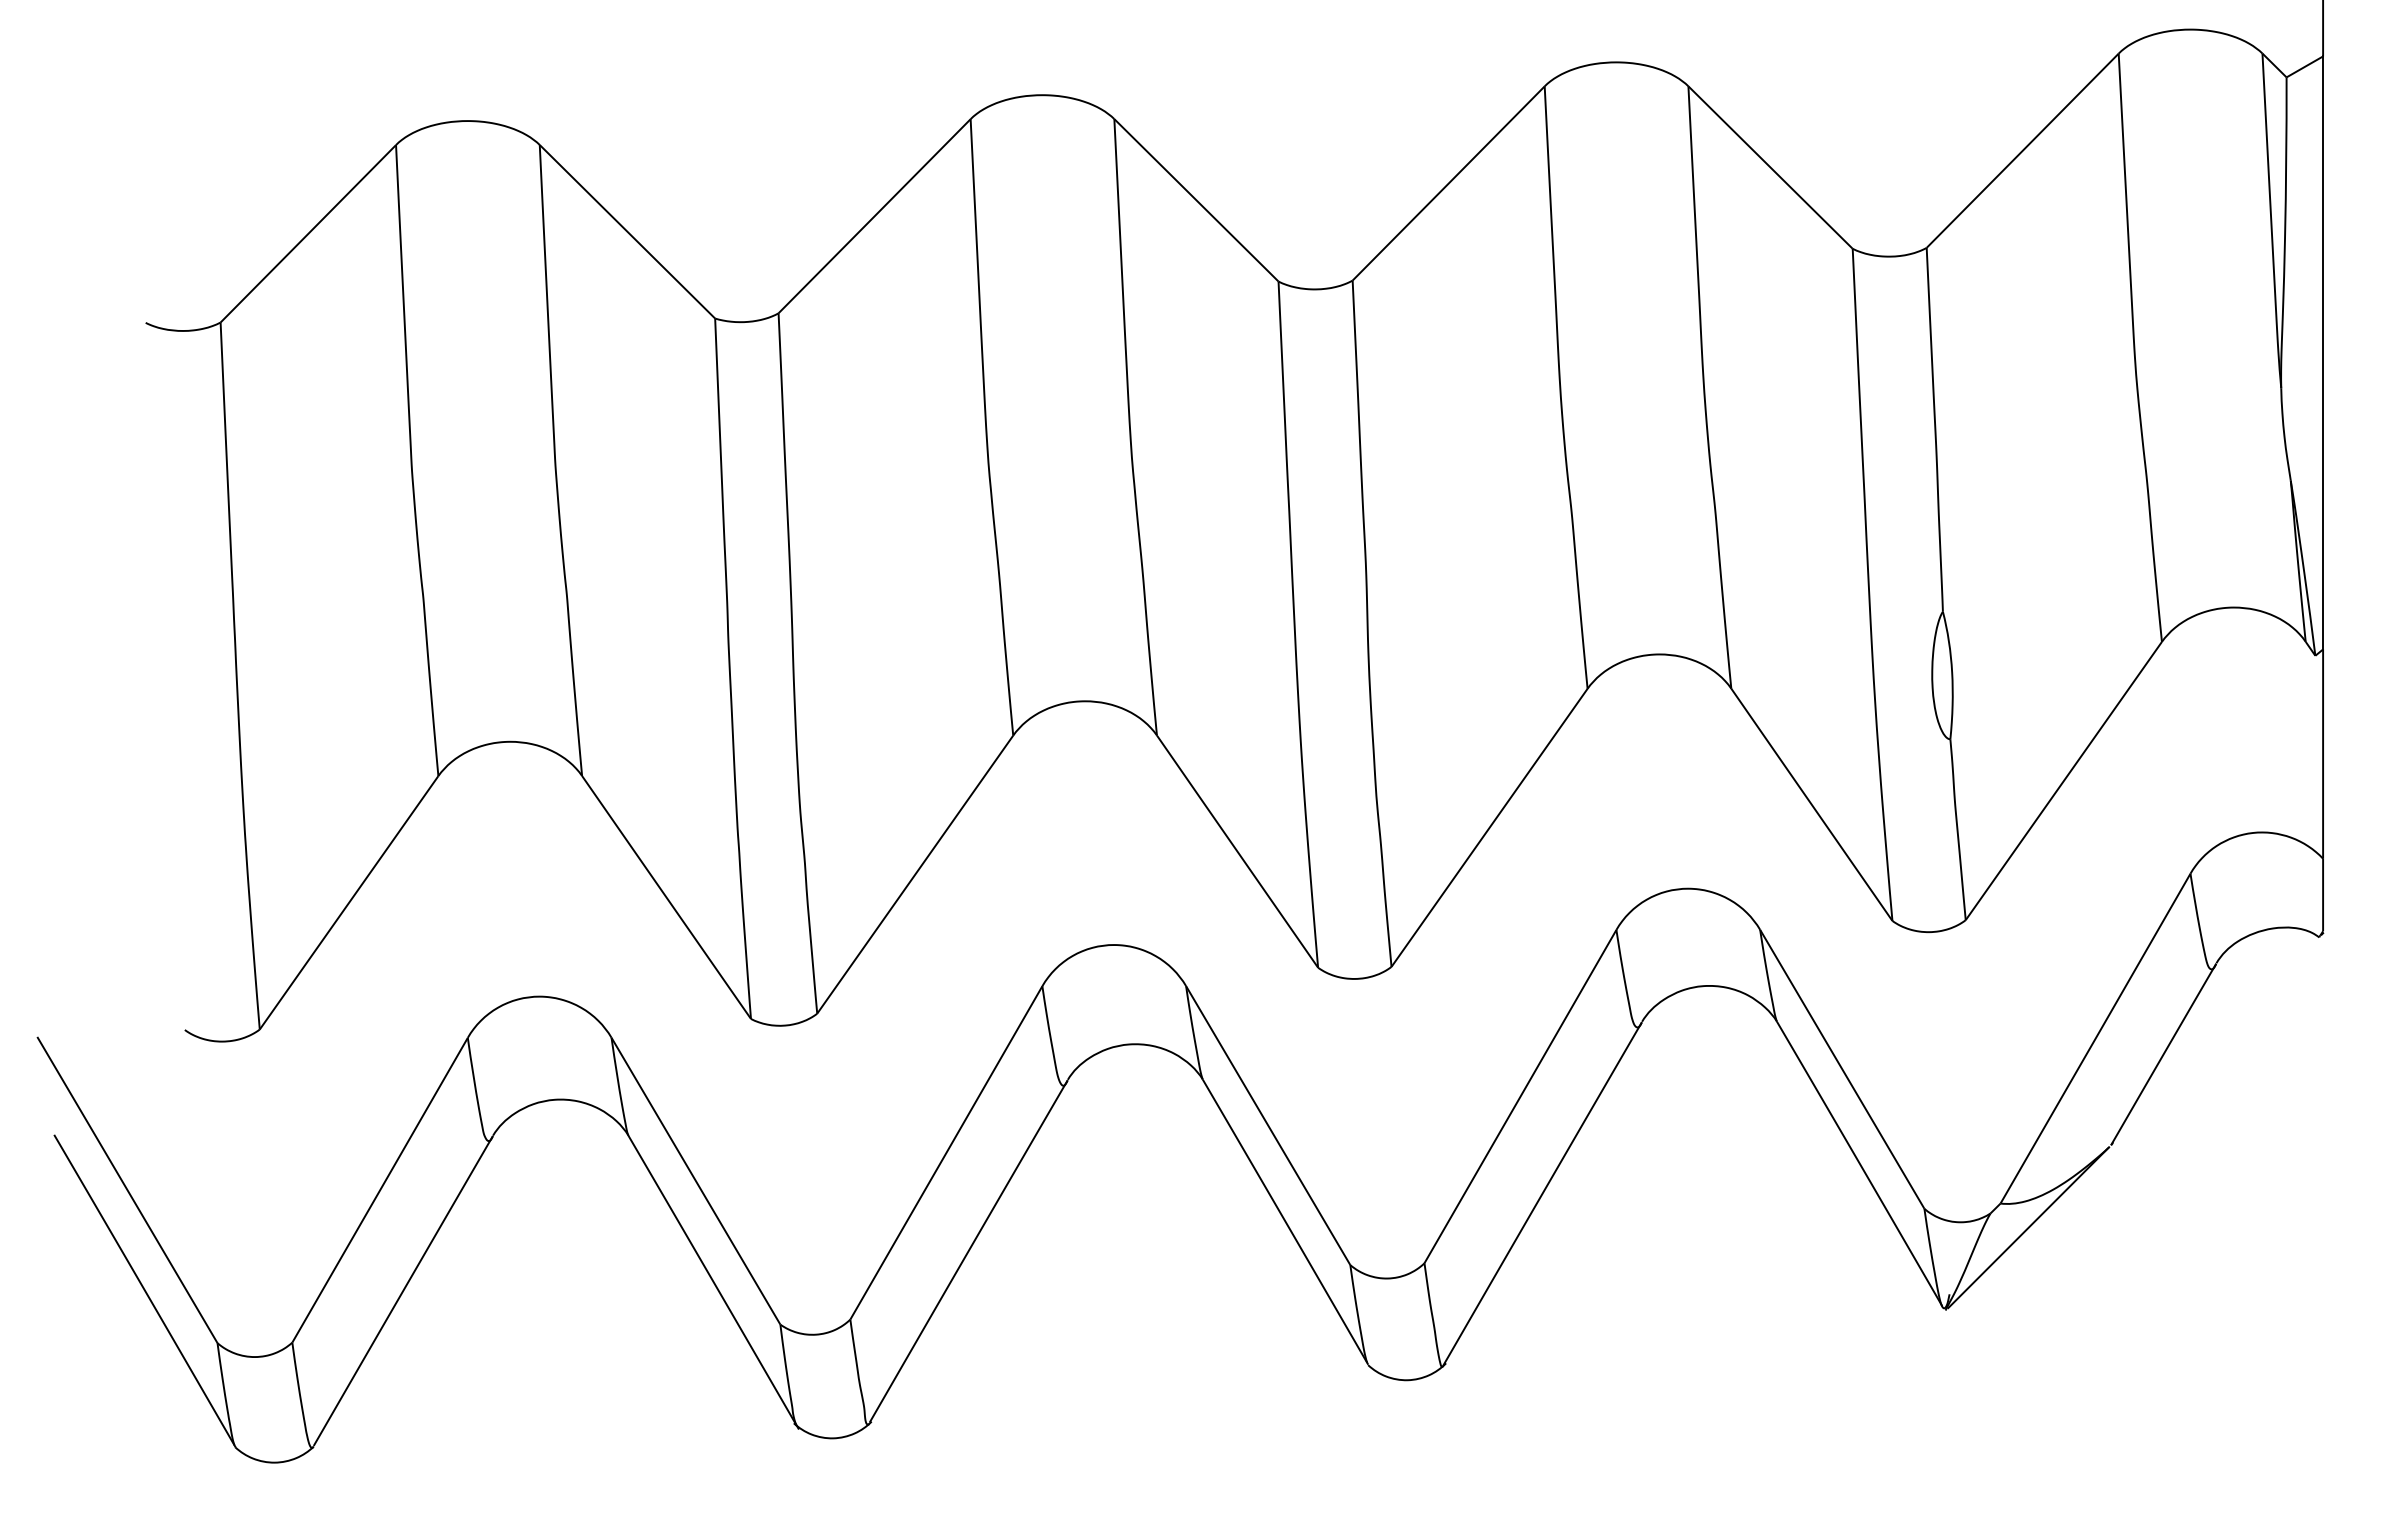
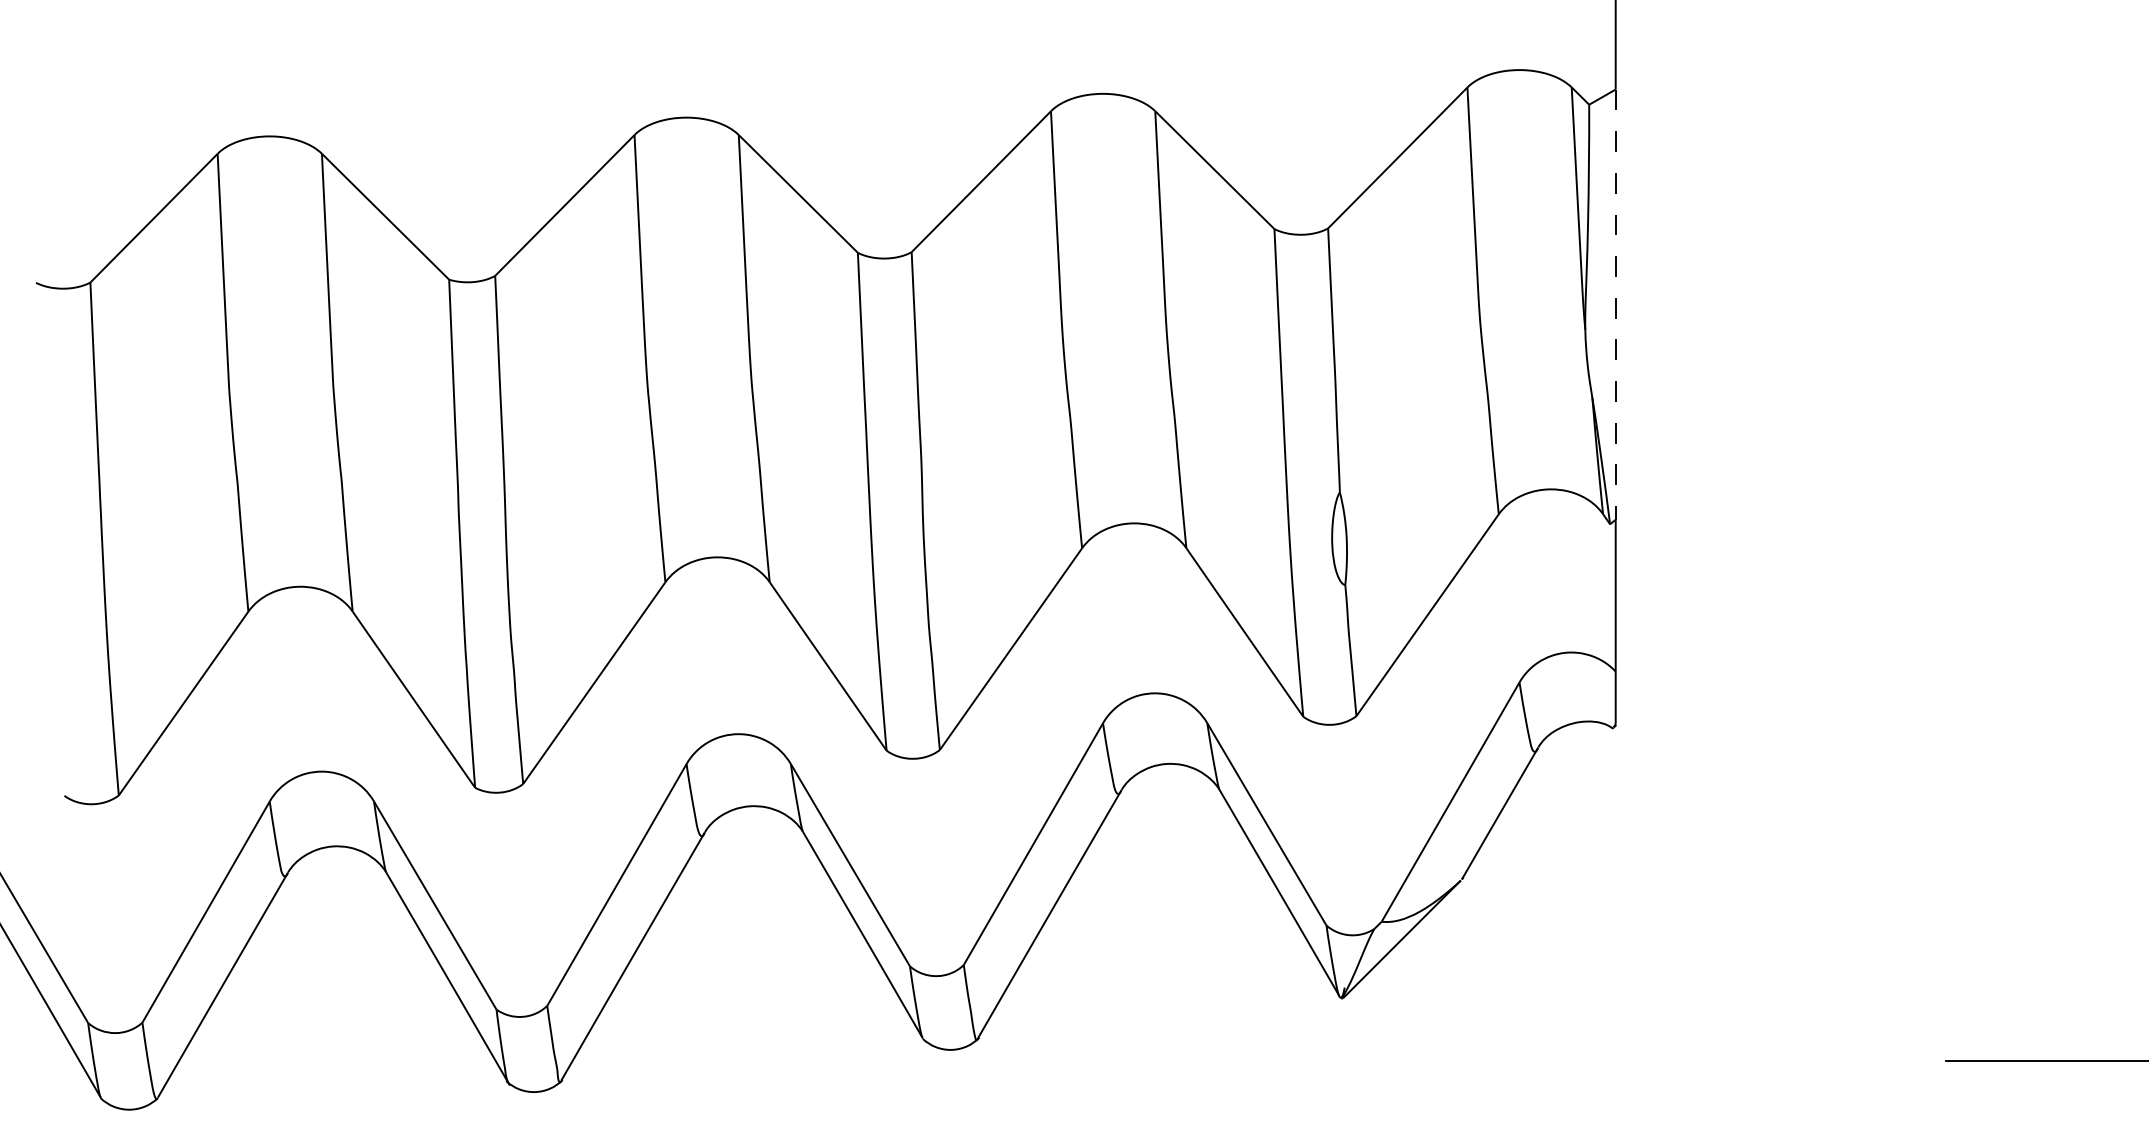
line: (2322, 354) -> (1615, 305), solid -> dashed

